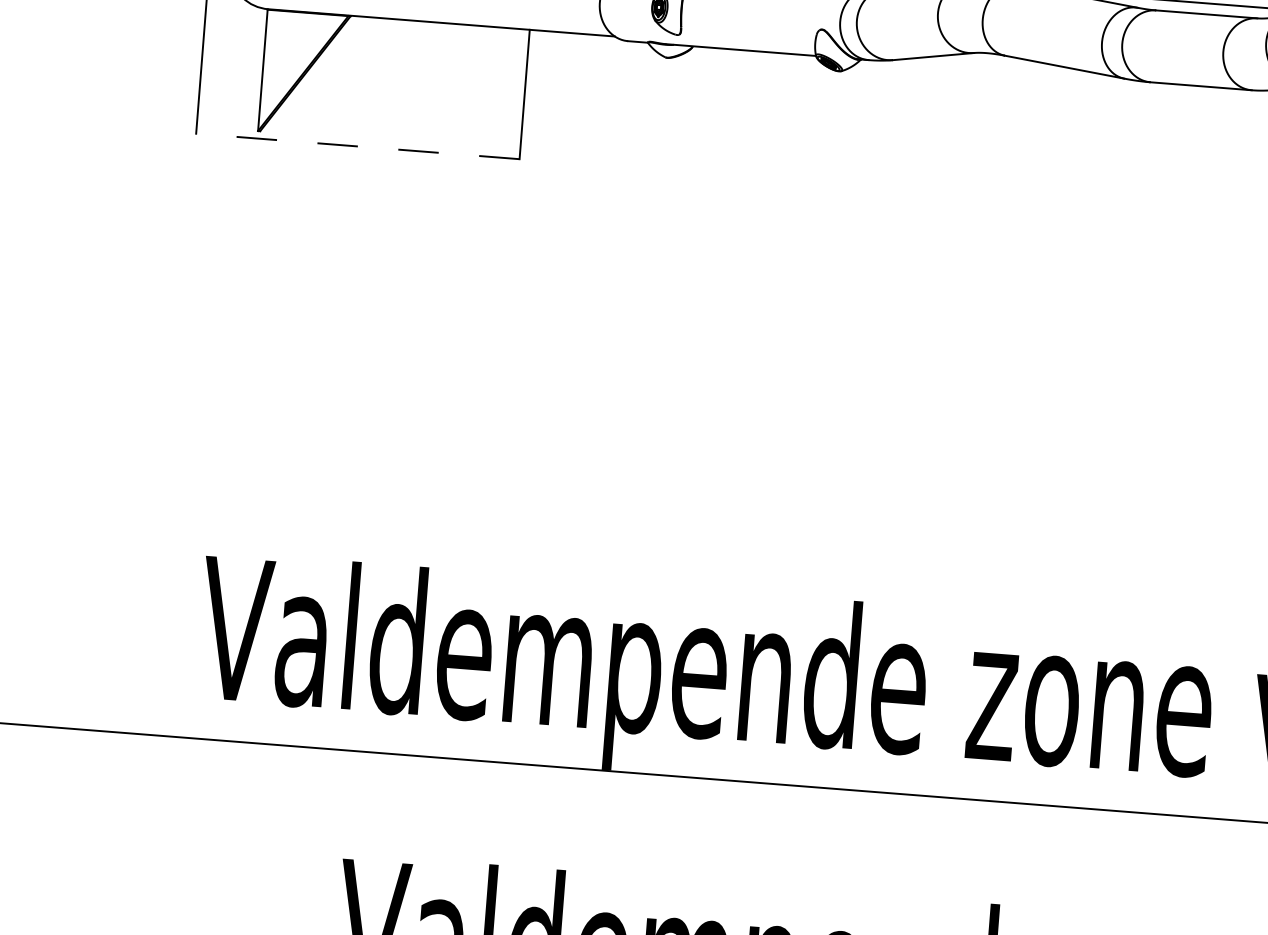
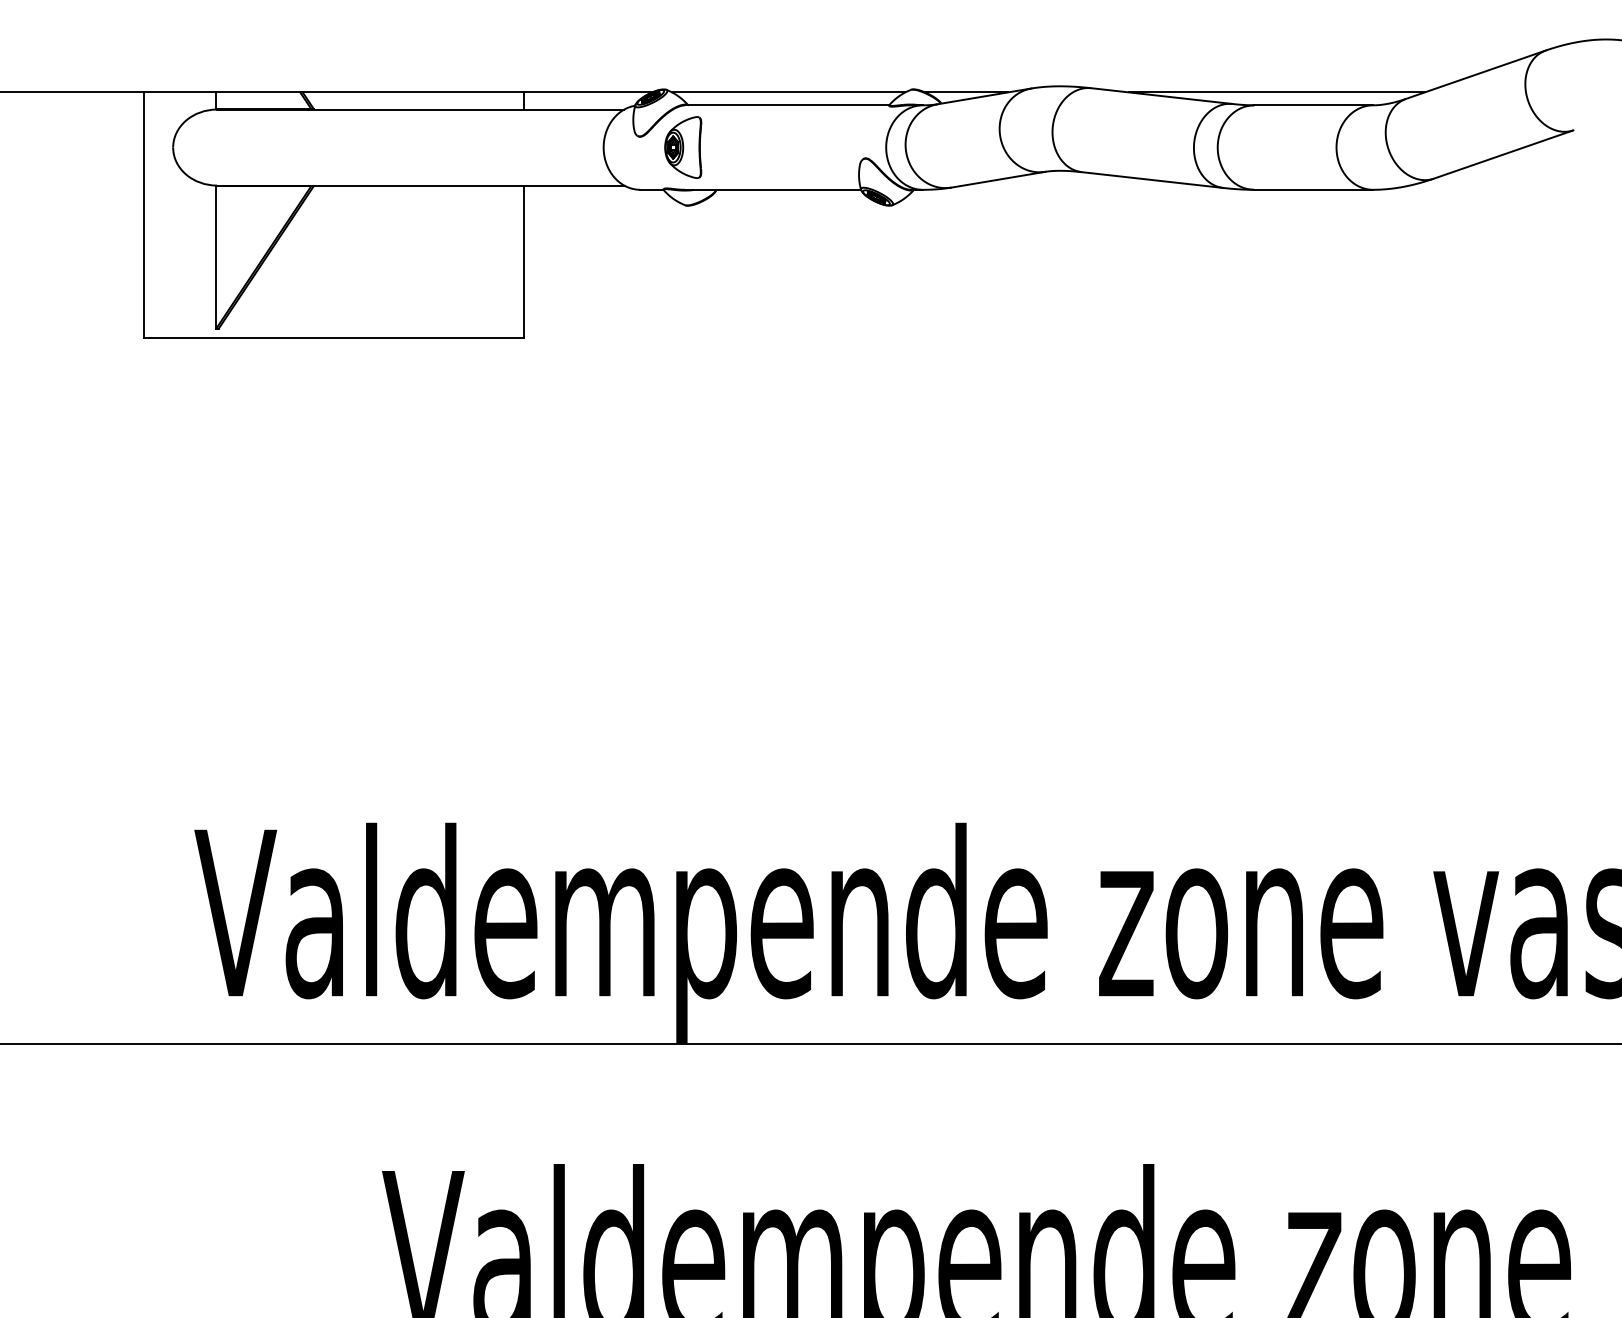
line: (357, 146) -> (333, 337), dashed -> solid

